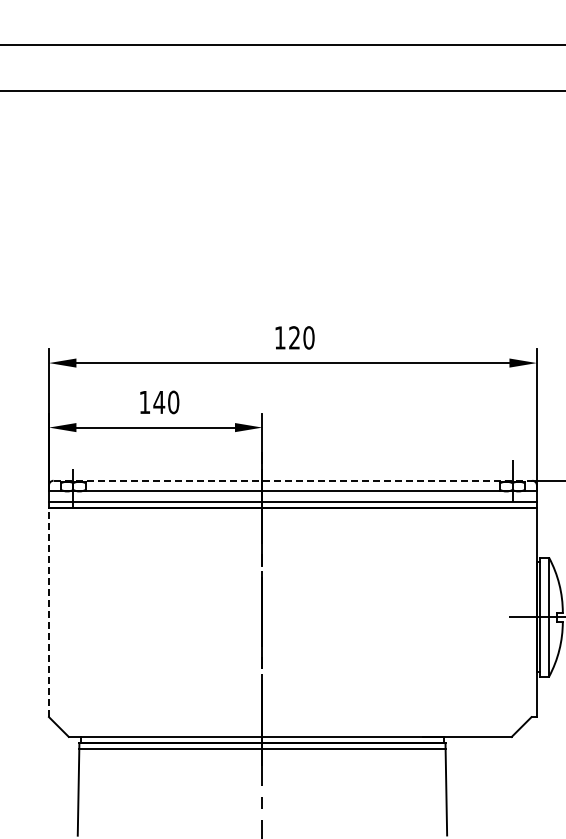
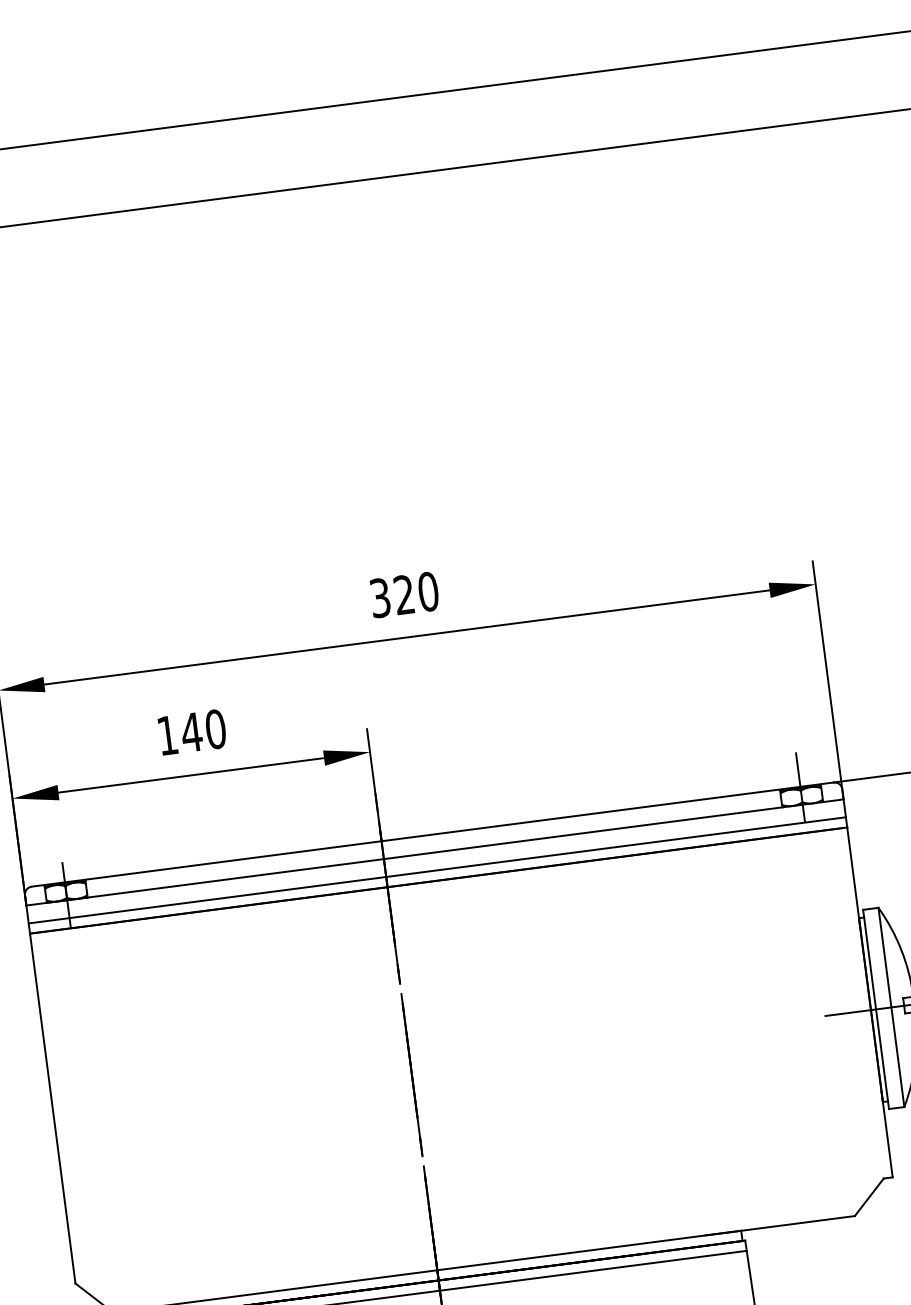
text: (279, 337) -> (378, 597), 120 -> 320
line: (293, 480) -> (433, 834), dashed -> solid
line: (49, 612) -> (53, 1108), dashed -> solid

